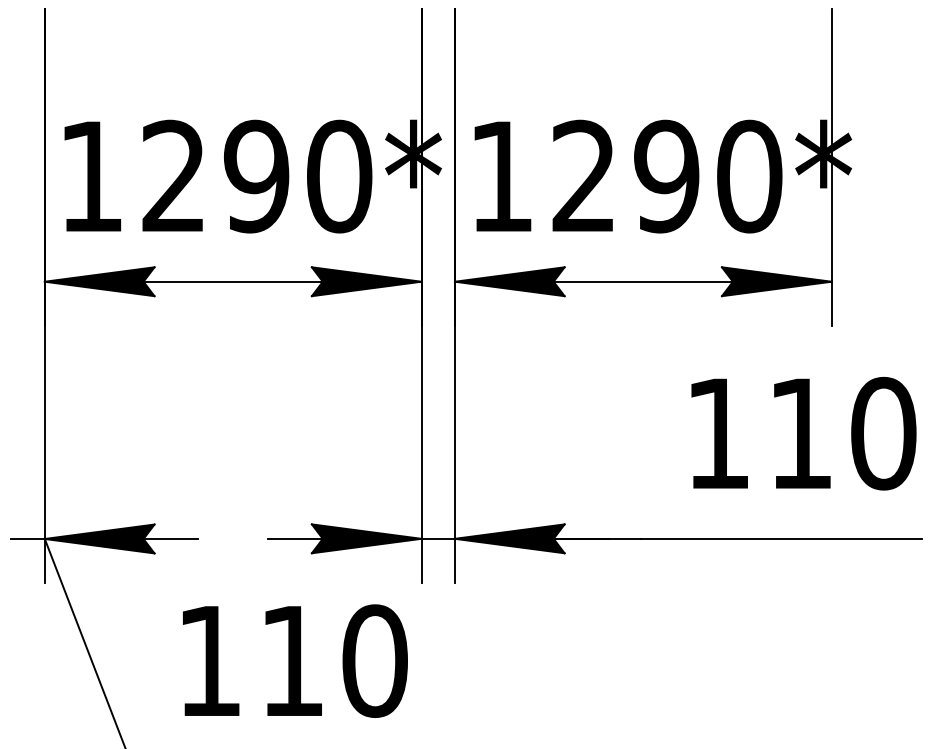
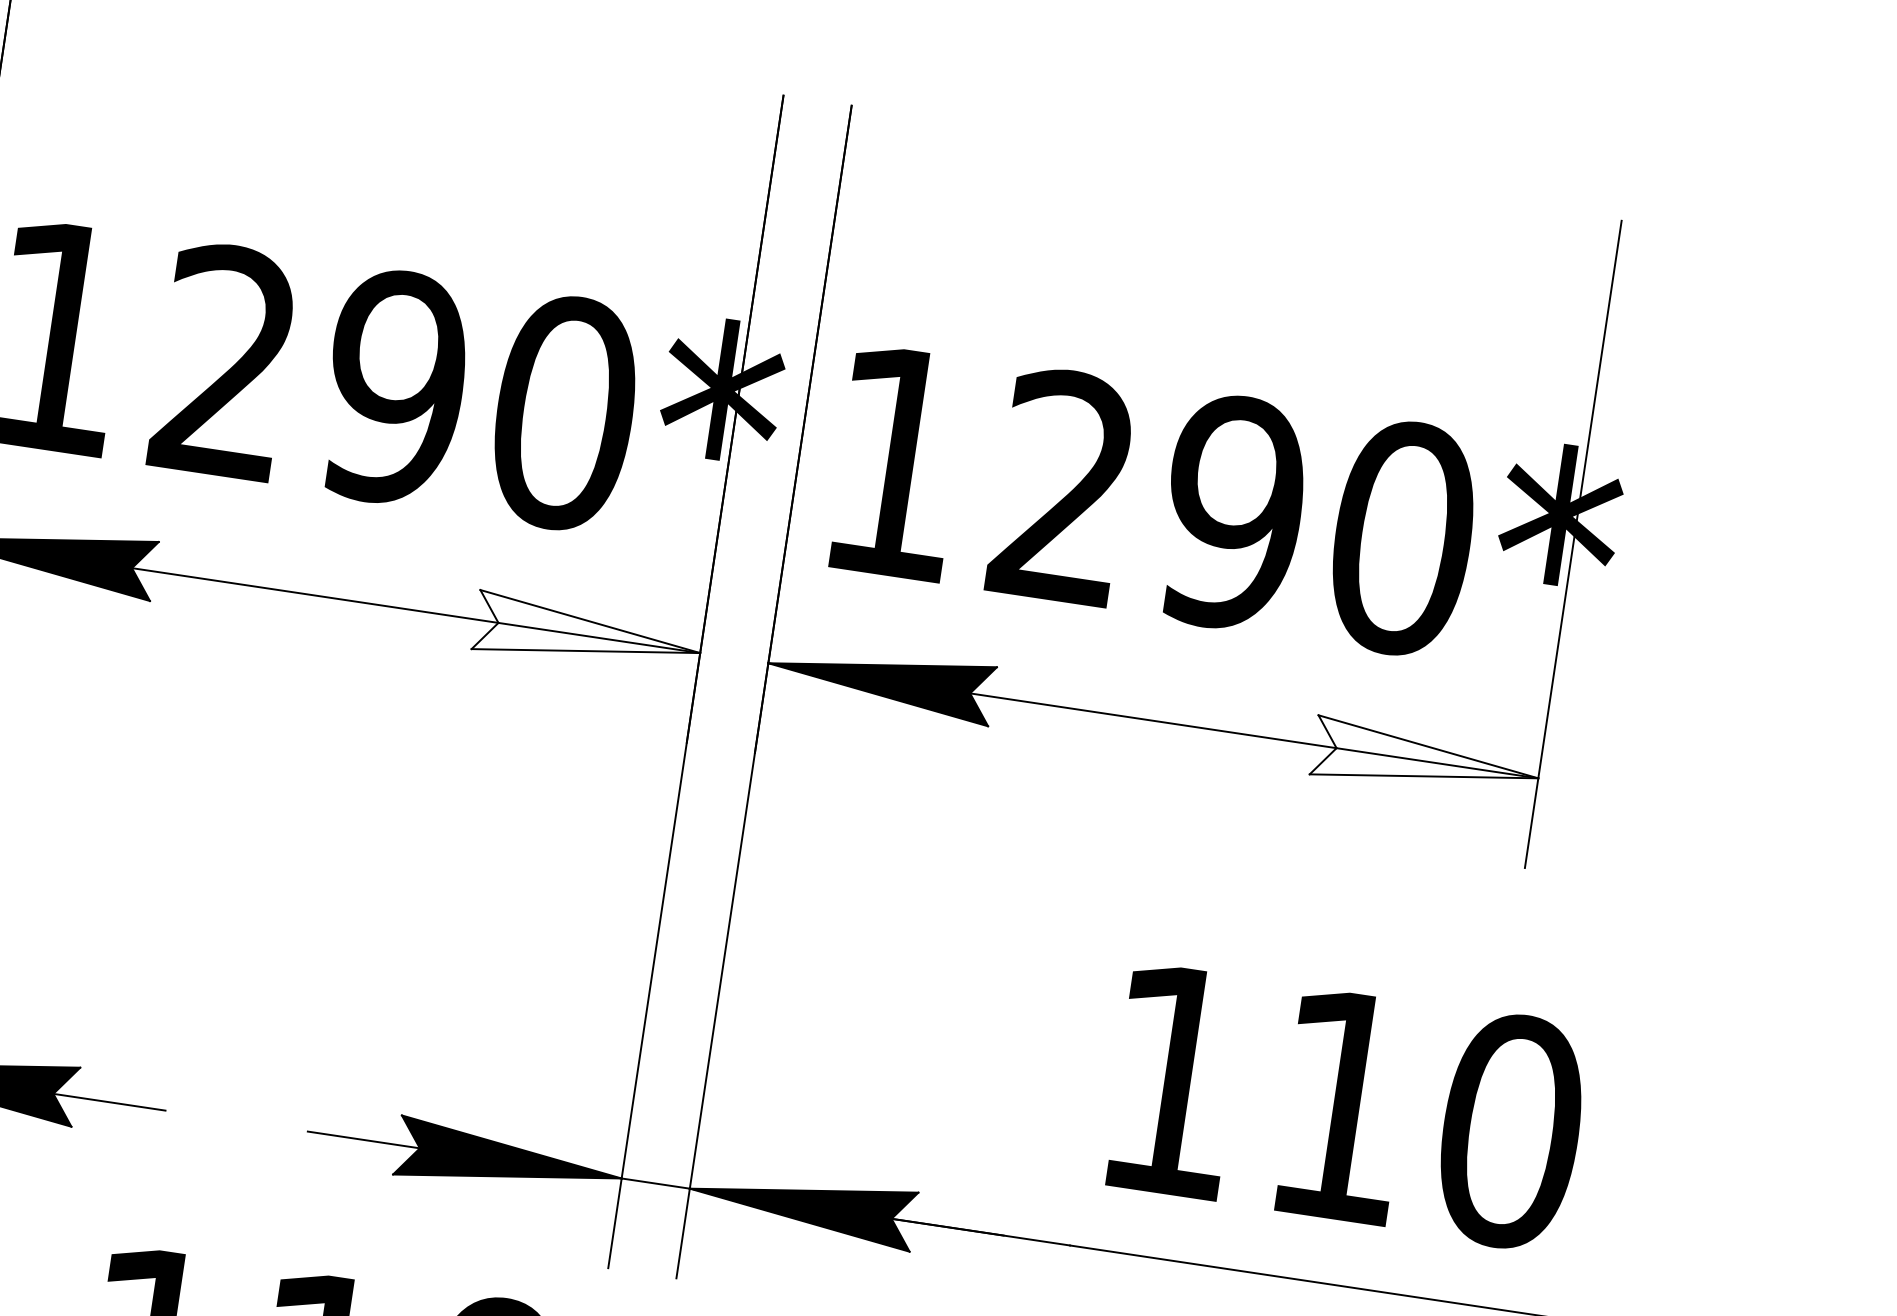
fill: (366, 281) -> (587, 635), removed
fill: (776, 281) -> (1425, 760), removed
text: (803, 433) -> (1346, 1106), moved

